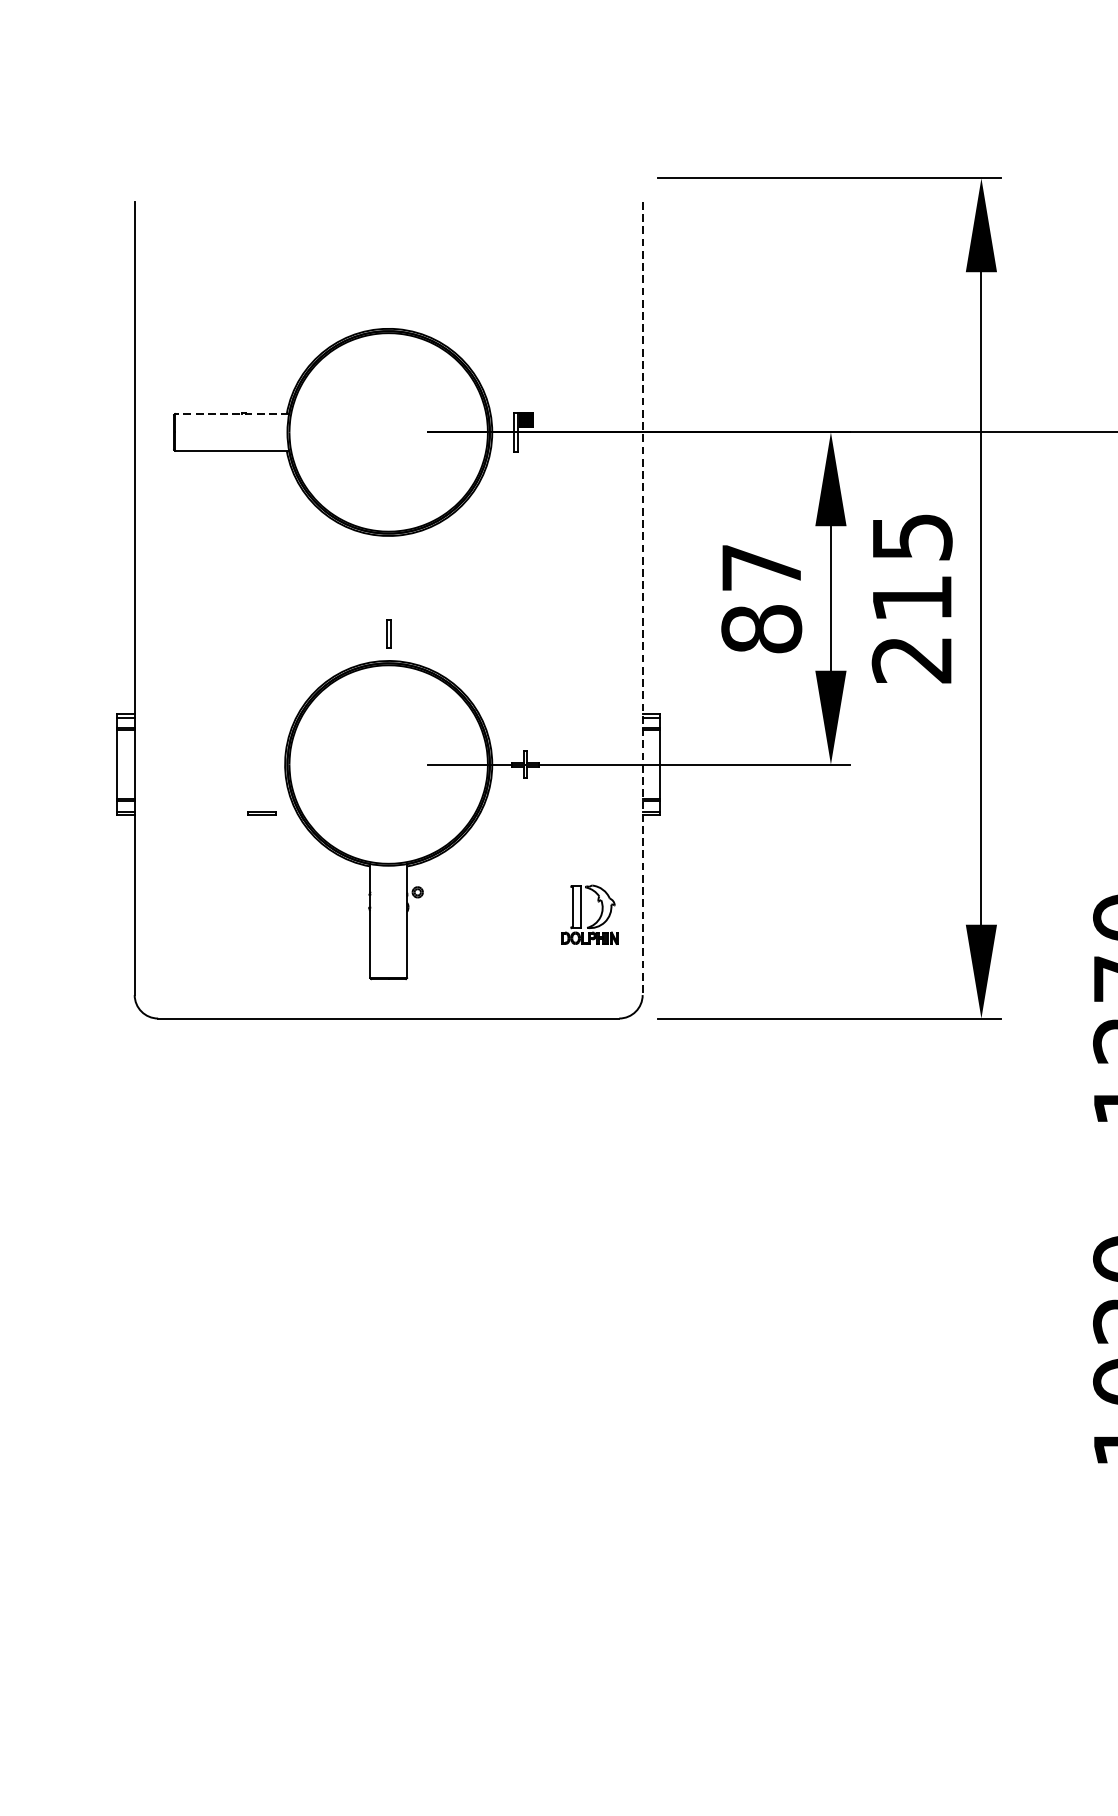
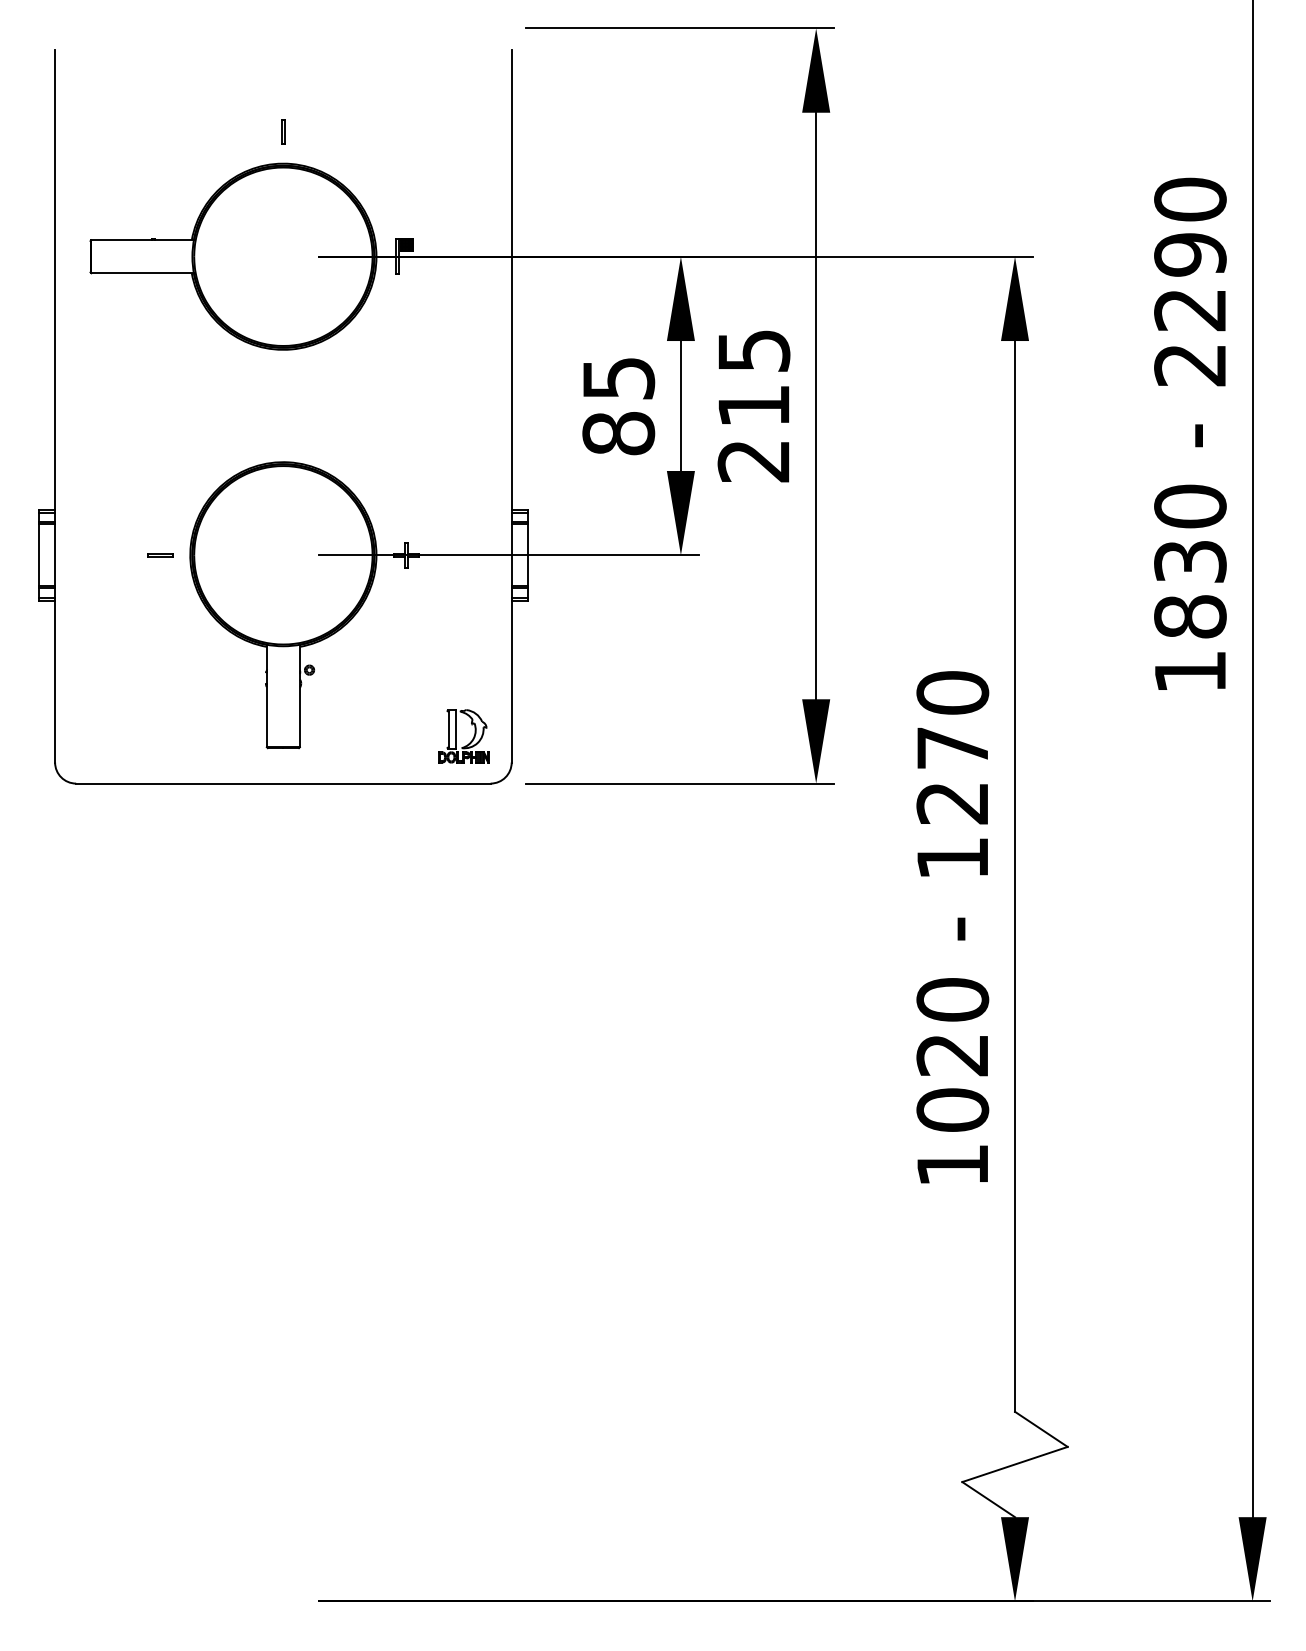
line: (231, 414) -> (142, 240), dashed -> solid
text: (762, 567) -> (619, 378), 87 -> 85
line: (642, 599) -> (511, 406), dashed -> solid
line: (387, 633) -> (282, 131), moved
line: (261, 812) -> (160, 554), moved
part: (581, 914) -> (456, 736), moved

